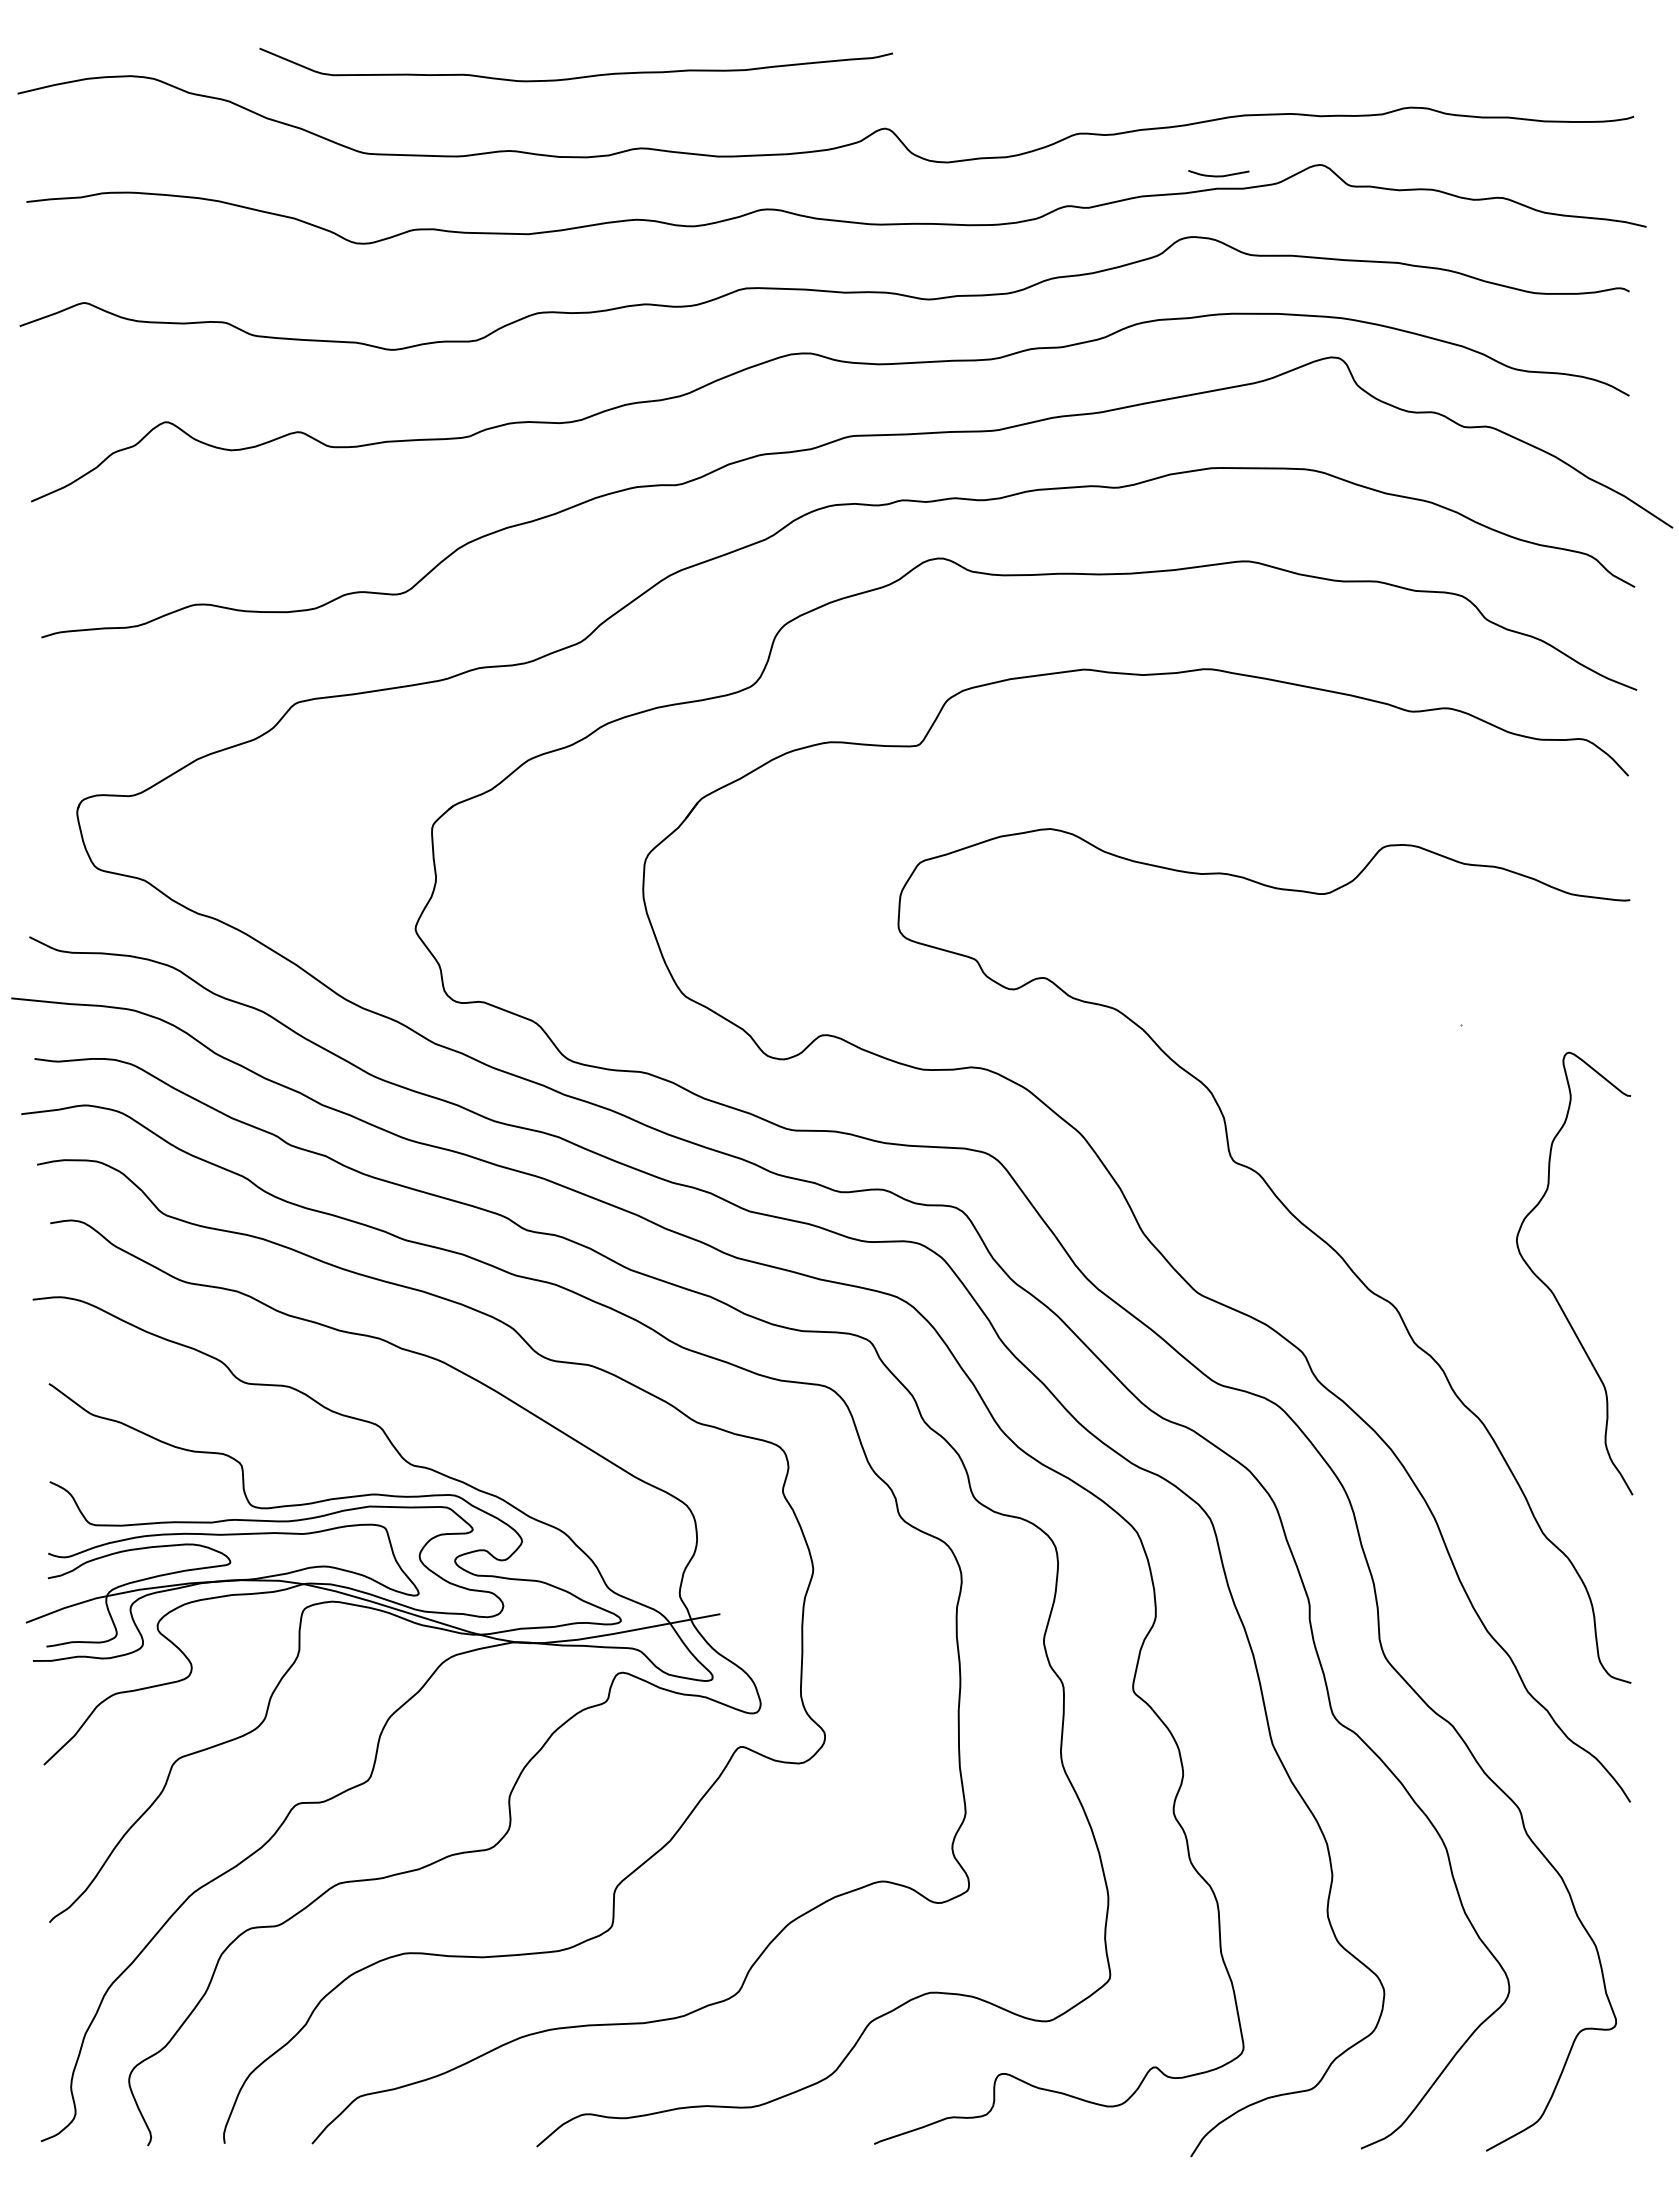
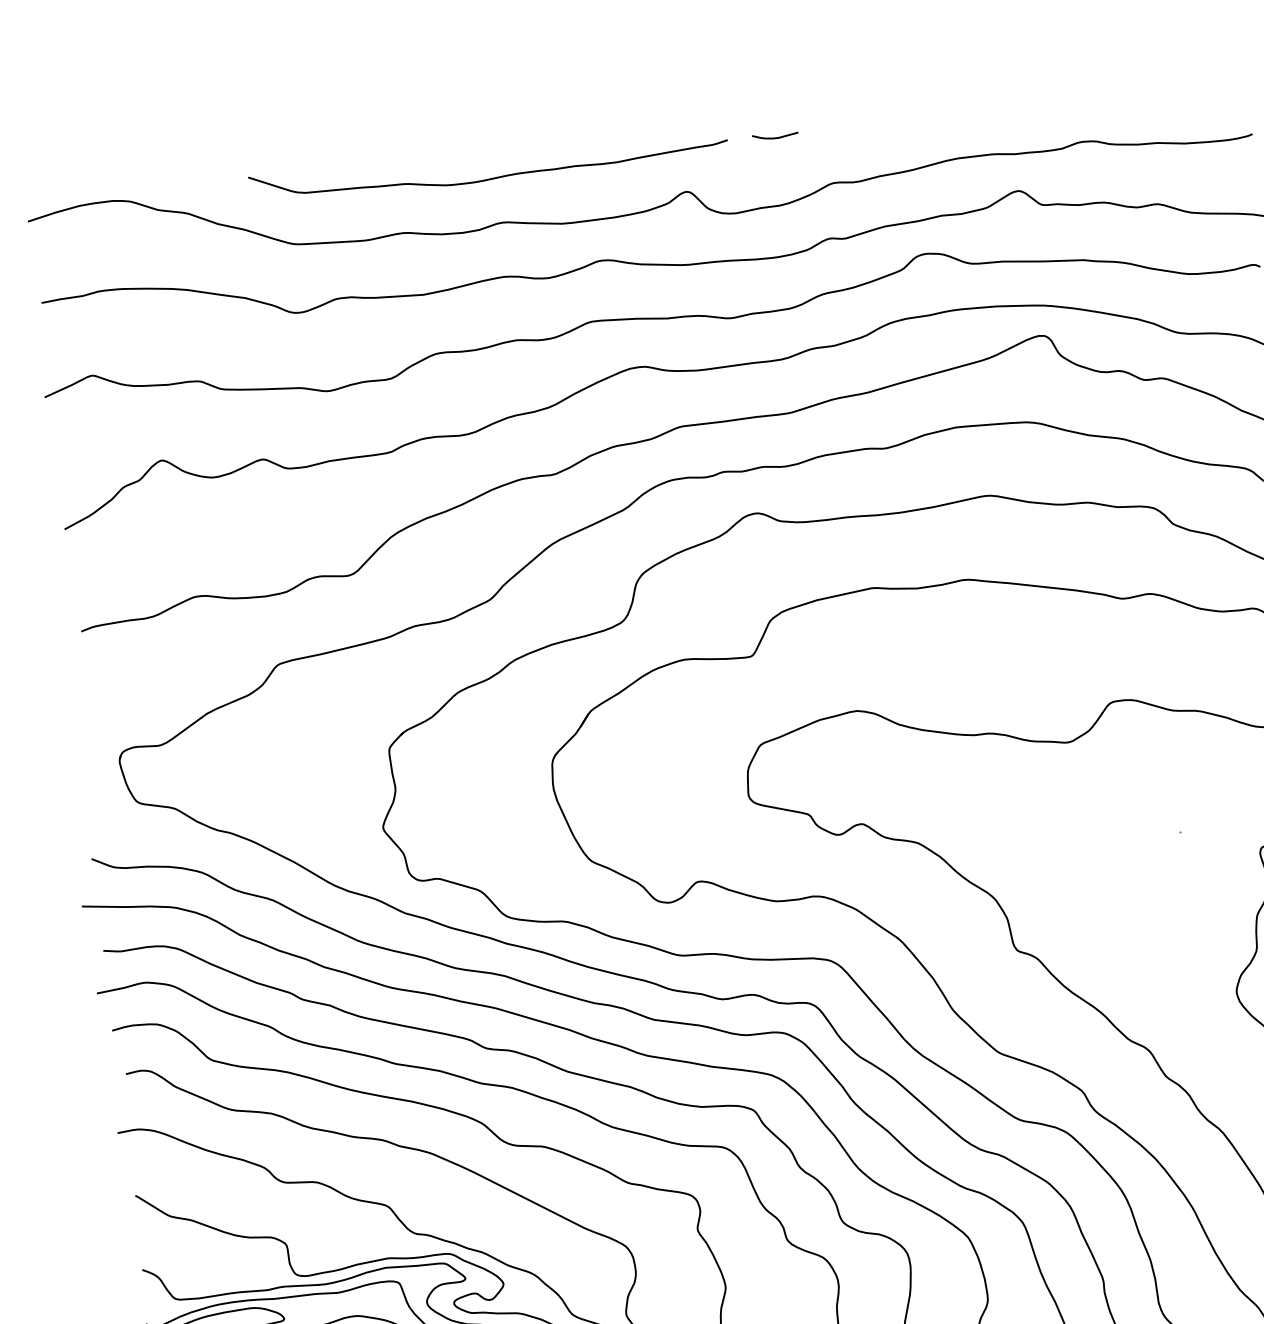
curve: (579, 76) -> (492, 177), moved
curve: (1218, 175) -> (775, 137), moved

